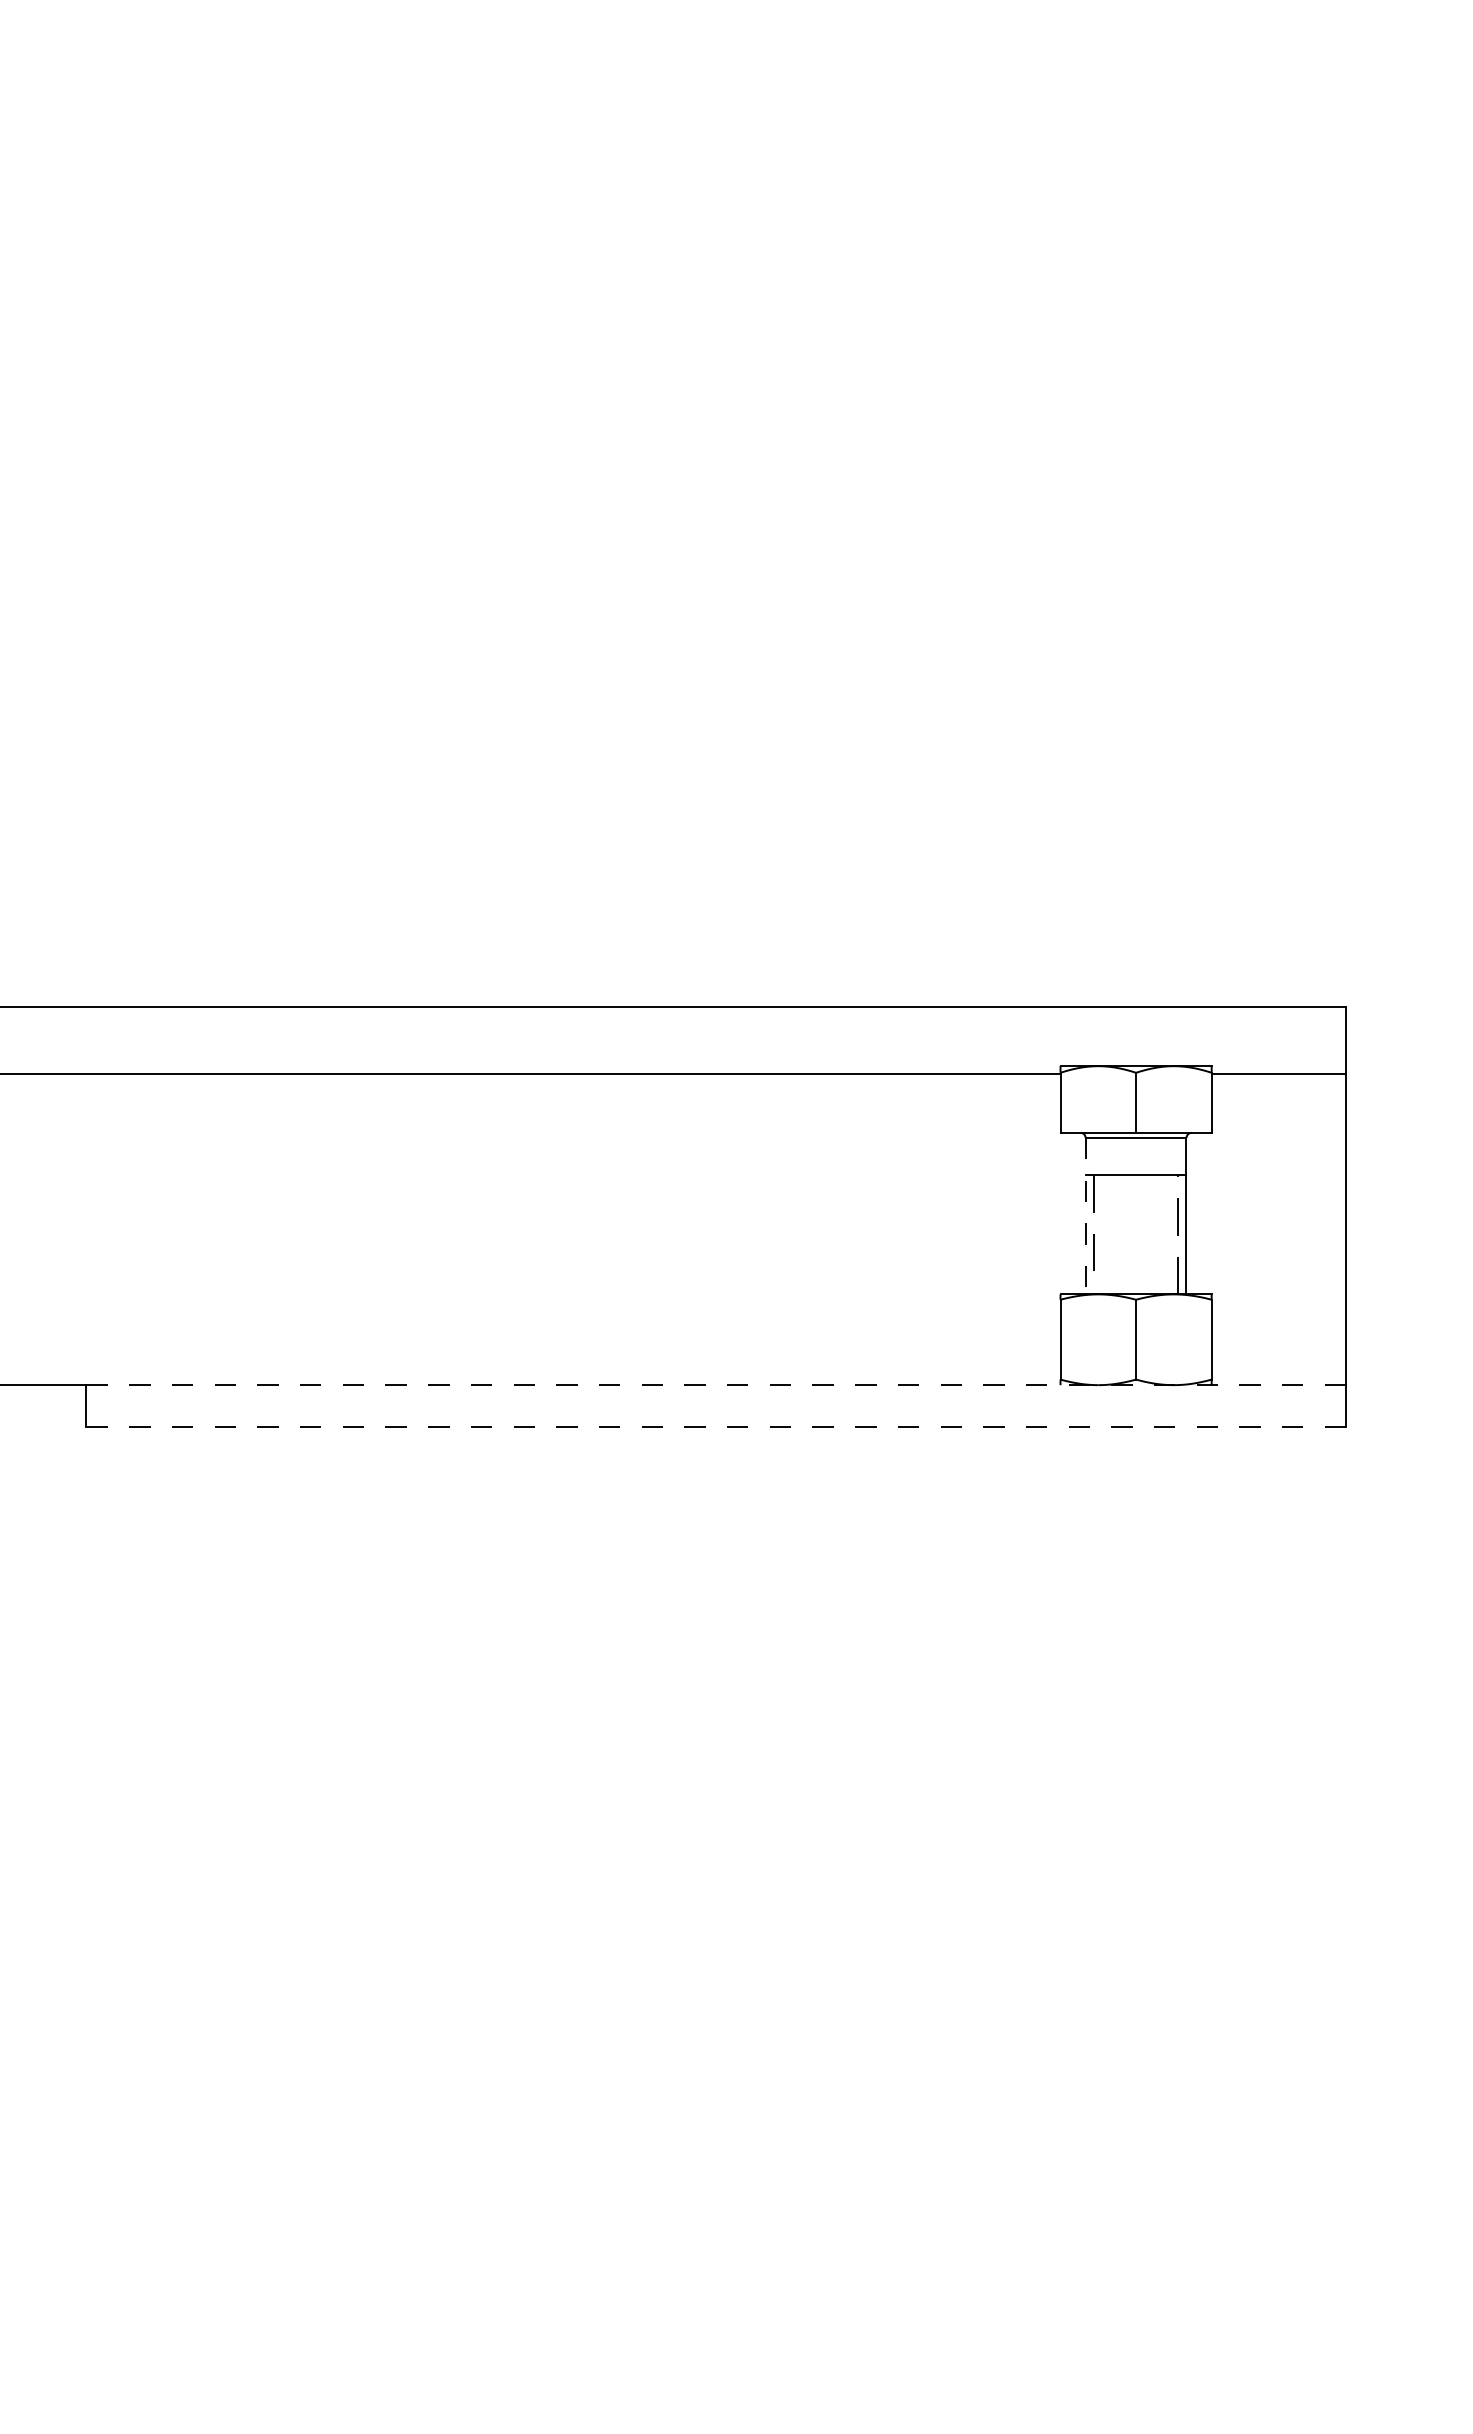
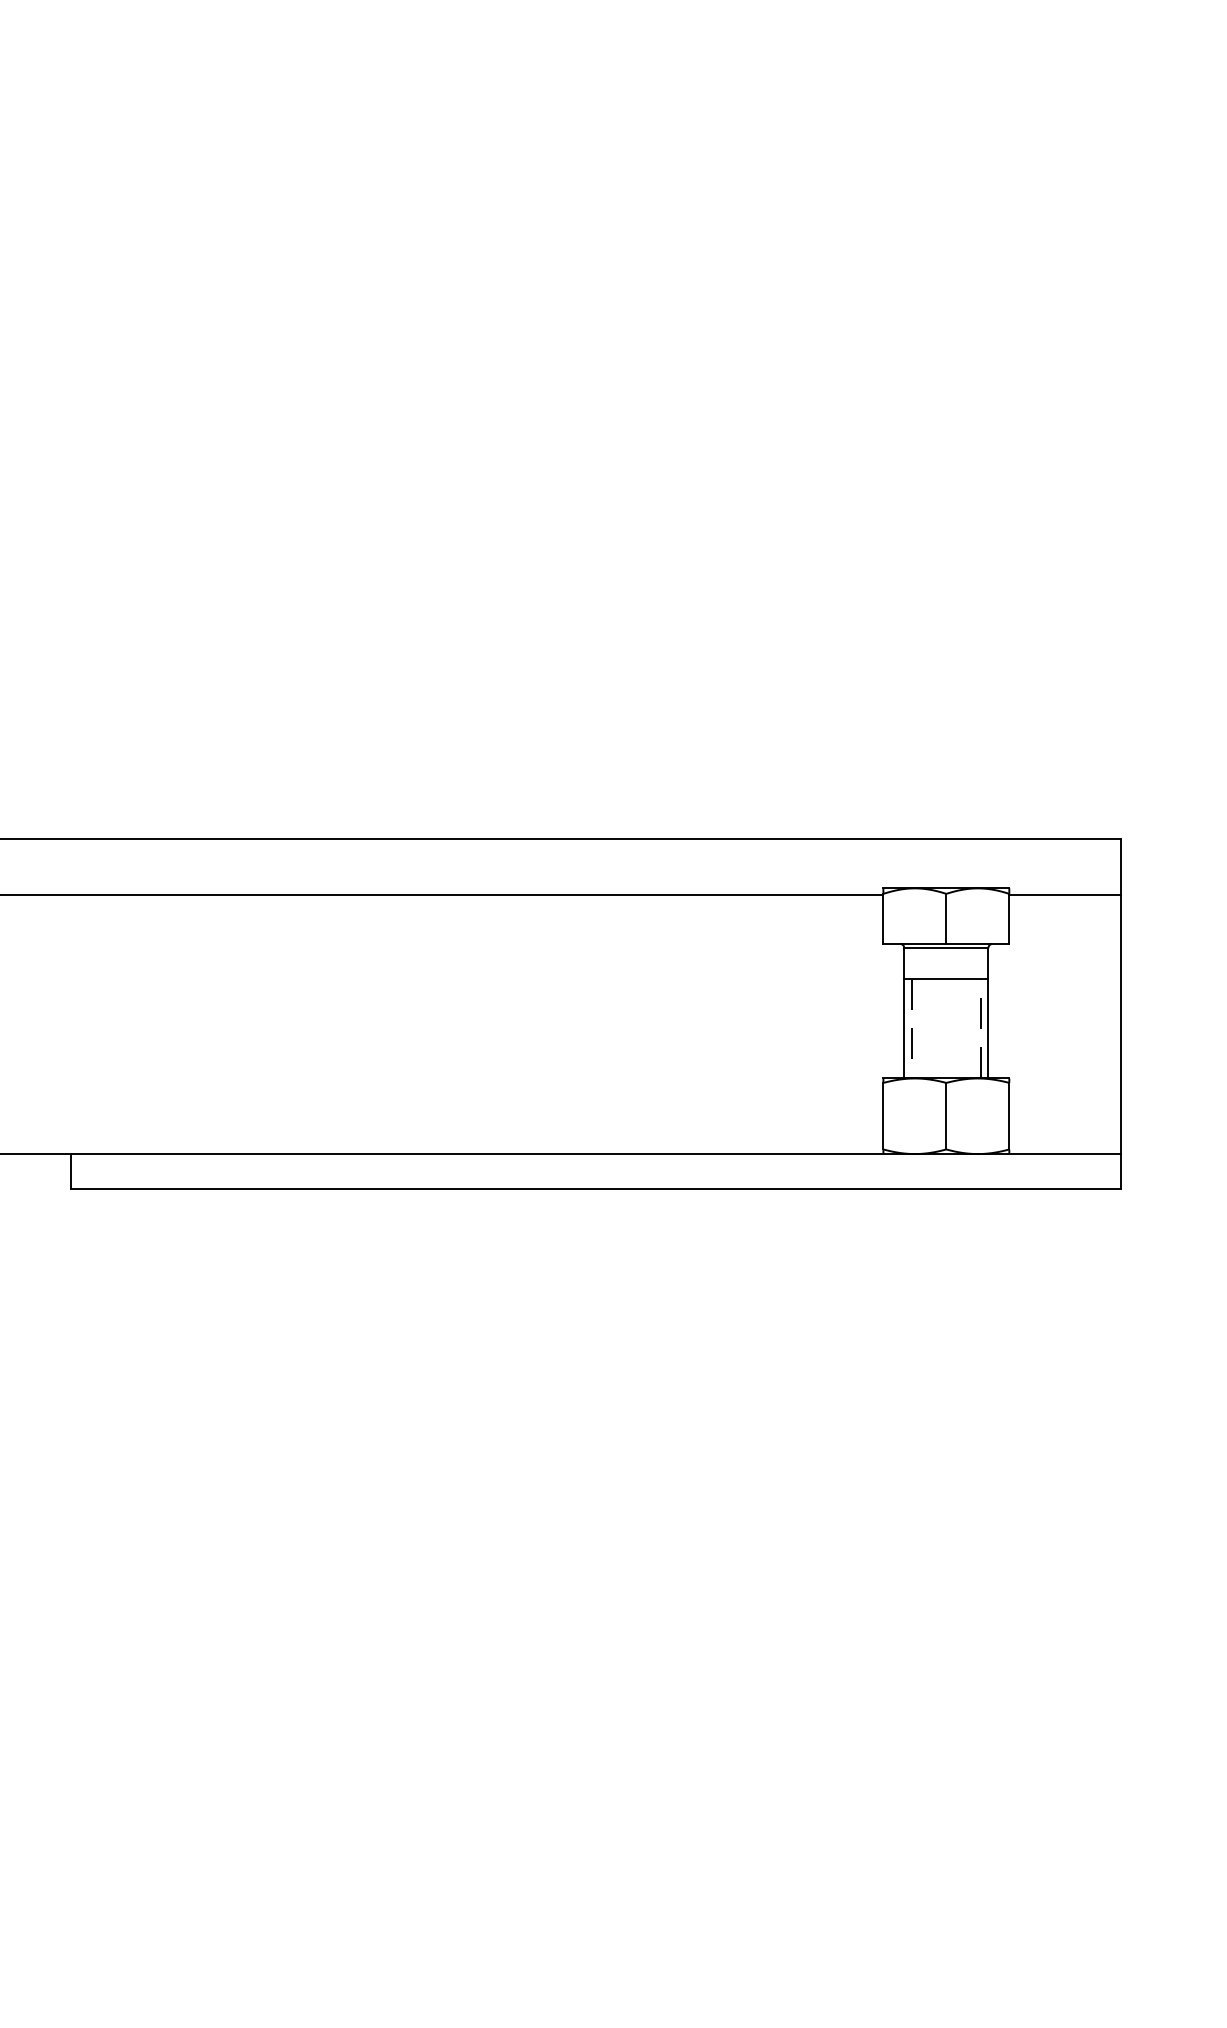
line: (1085, 1216) -> (904, 1013), dashed -> solid
line: (715, 1385) -> (596, 1154), dashed -> solid
line: (715, 1427) -> (596, 1189), dashed -> solid

